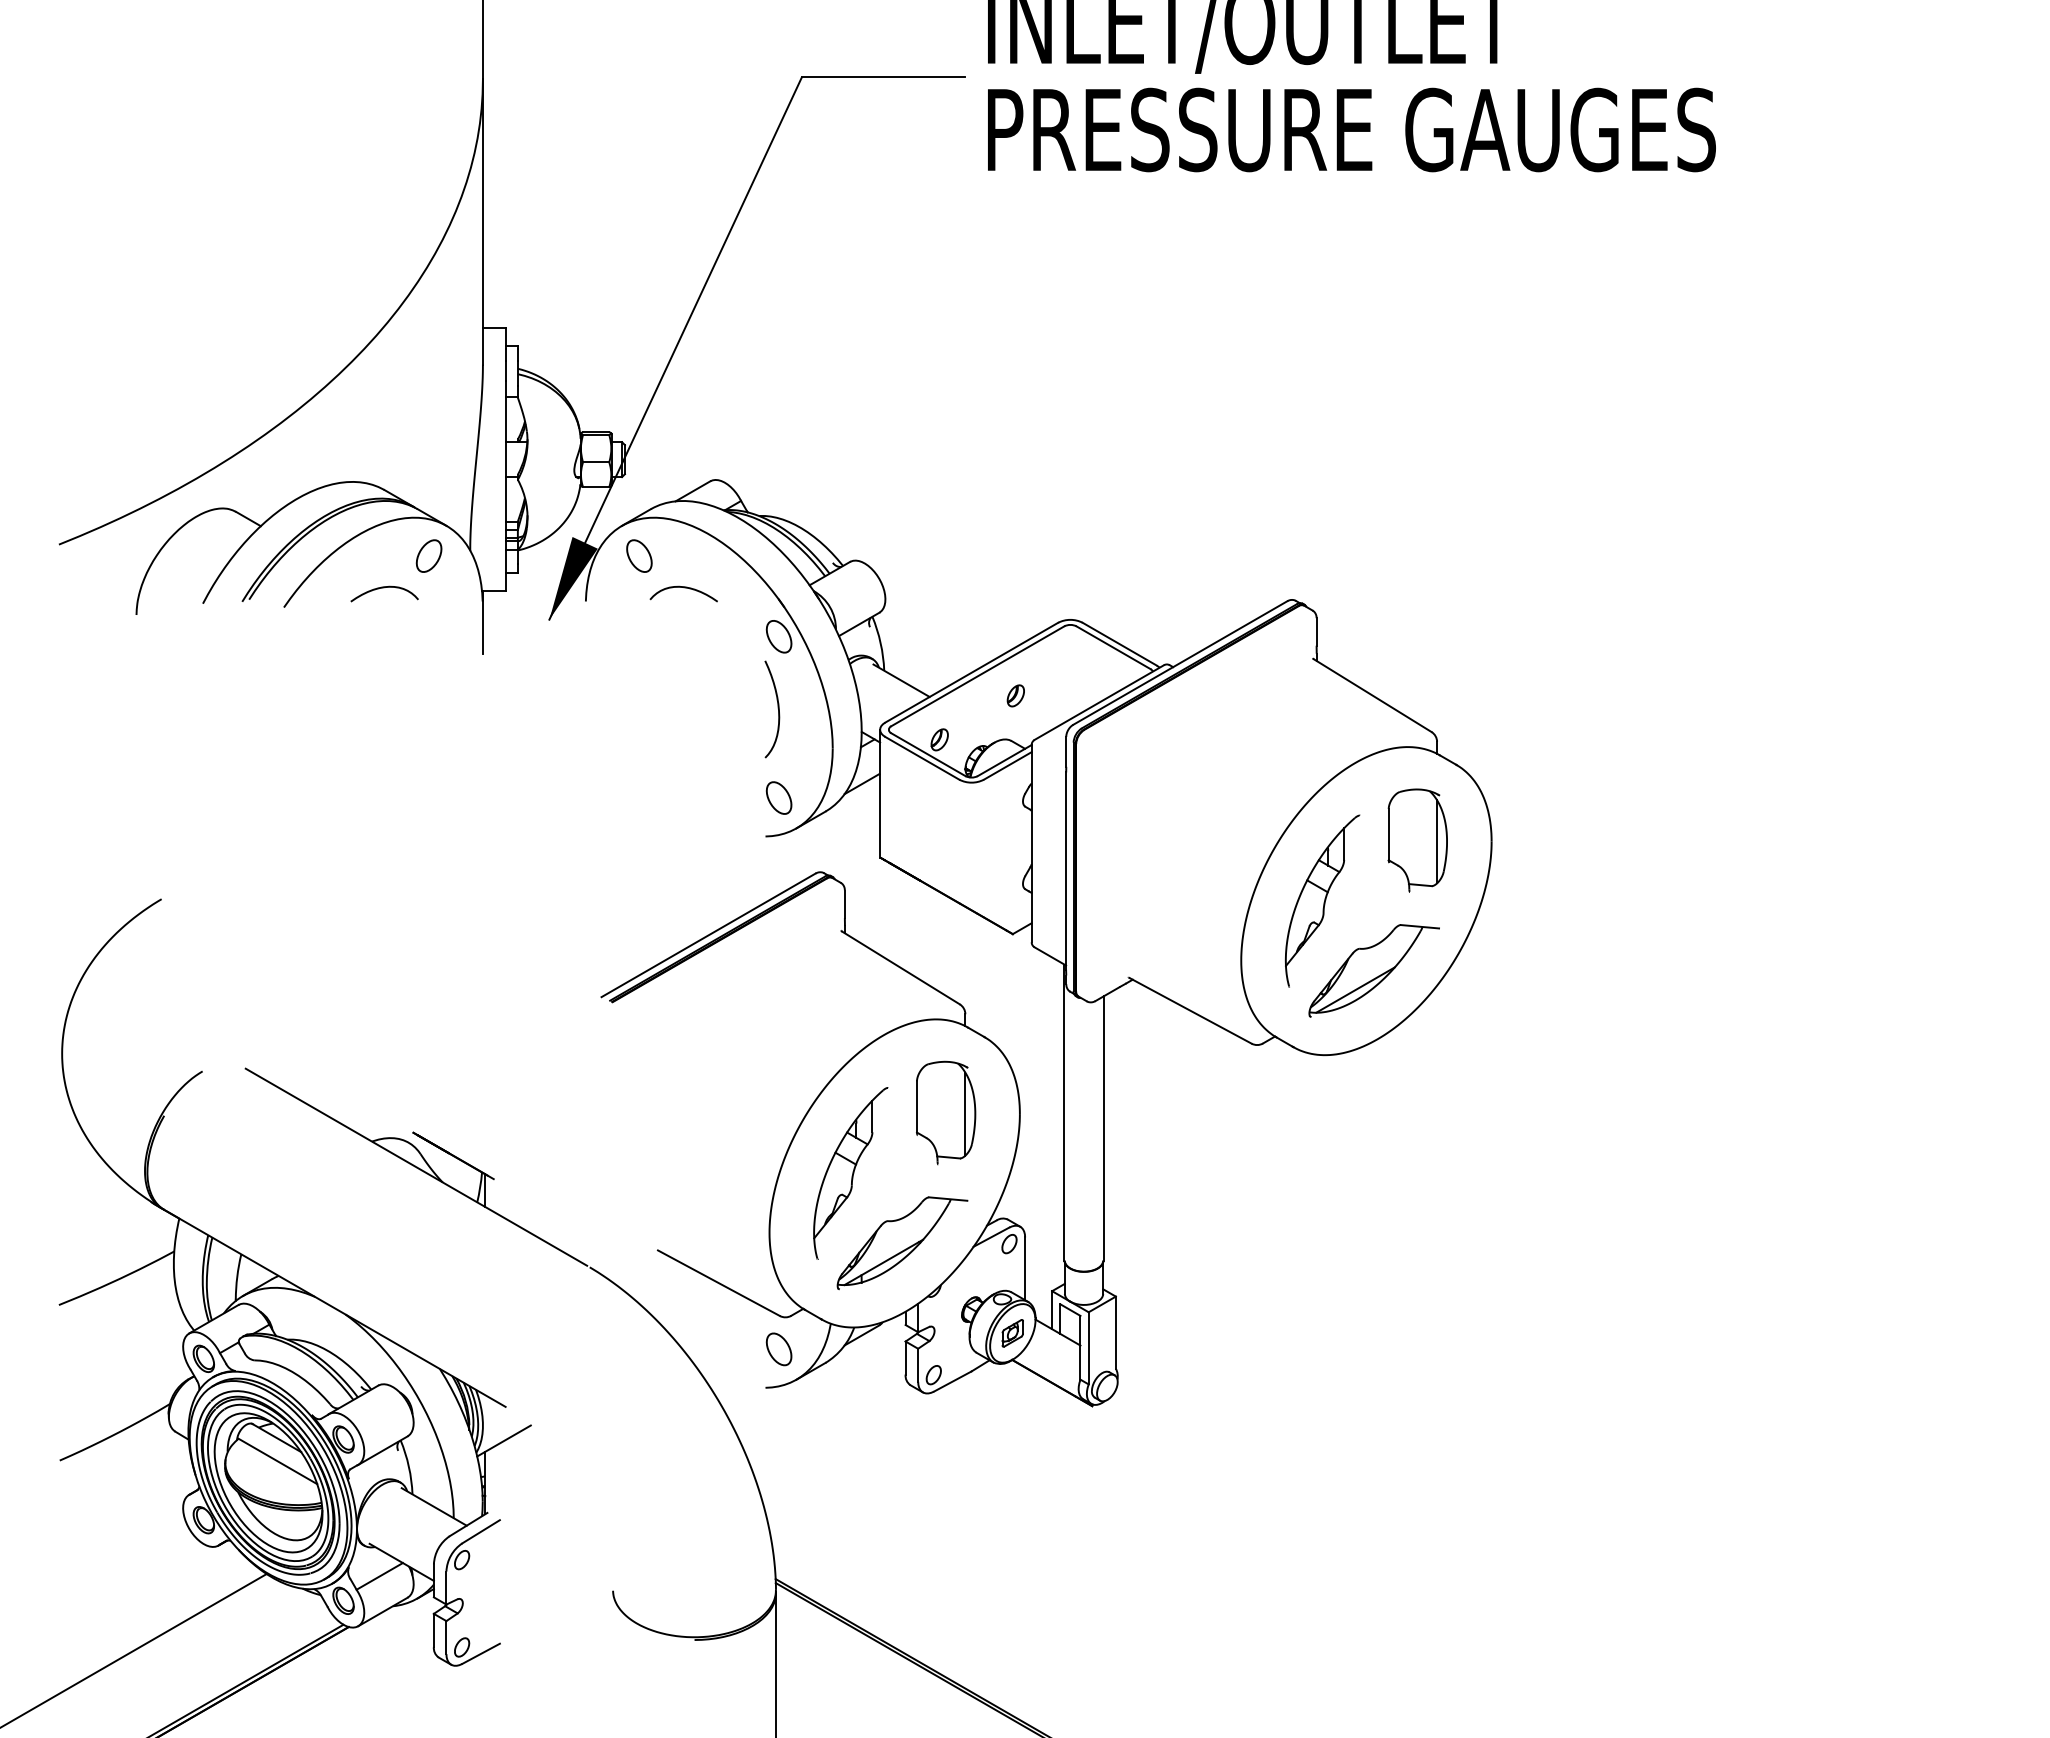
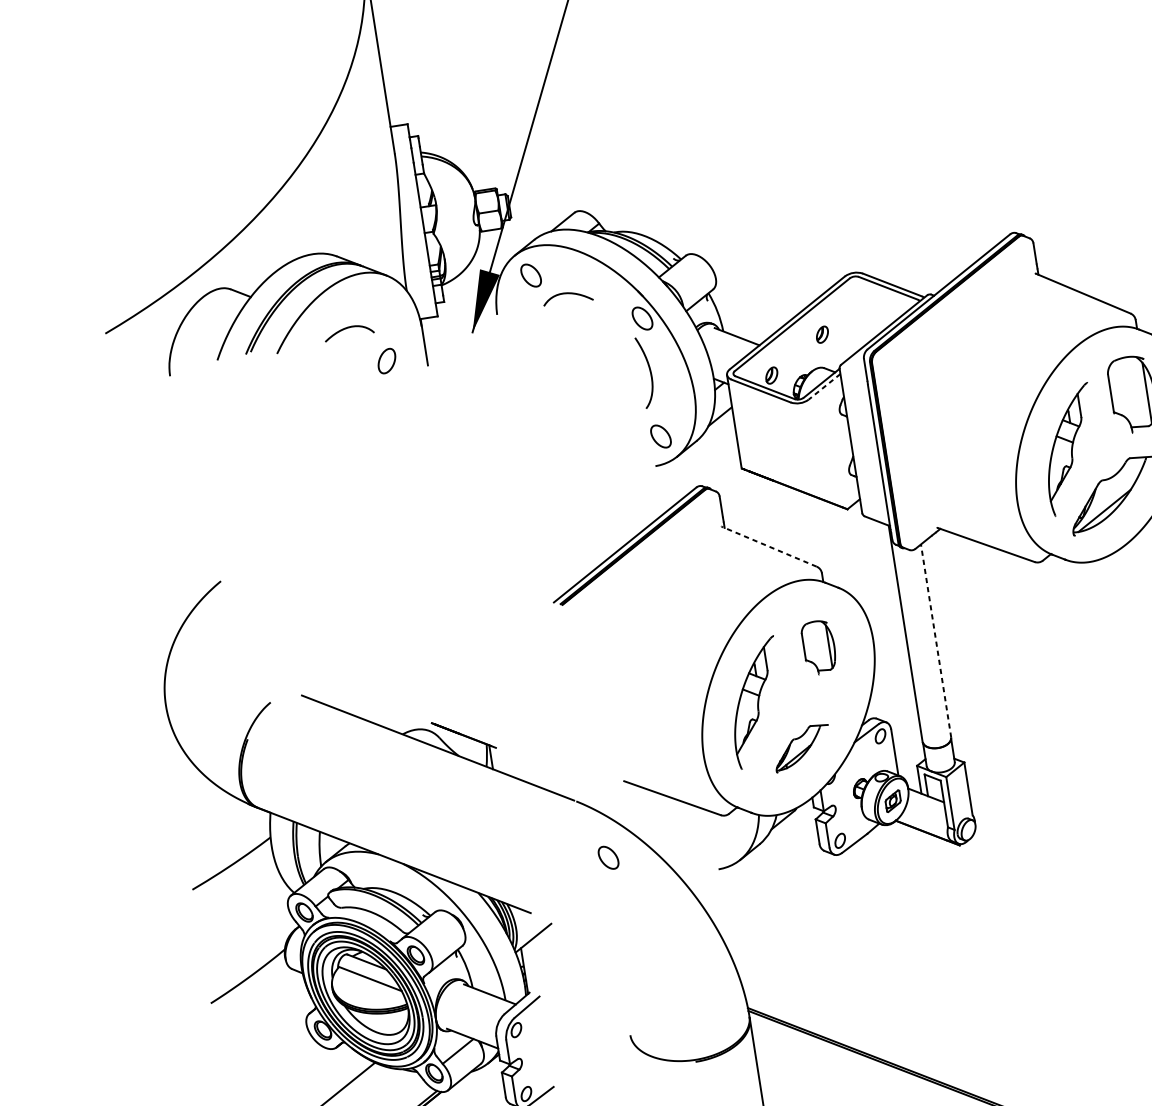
part: (428, 555) -> (386, 360), moved
line: (1007, 765) -> (824, 386), solid -> dashed
line: (900, 967) -> (769, 546), solid -> dashed
part: (946, 1112) -> (819, 647), size x0.7
line: (1103, 1128) -> (936, 641), solid -> dashed
part: (902, 1243) -> (802, 748), size x0.6
part: (778, 1349) -> (608, 857), moved

